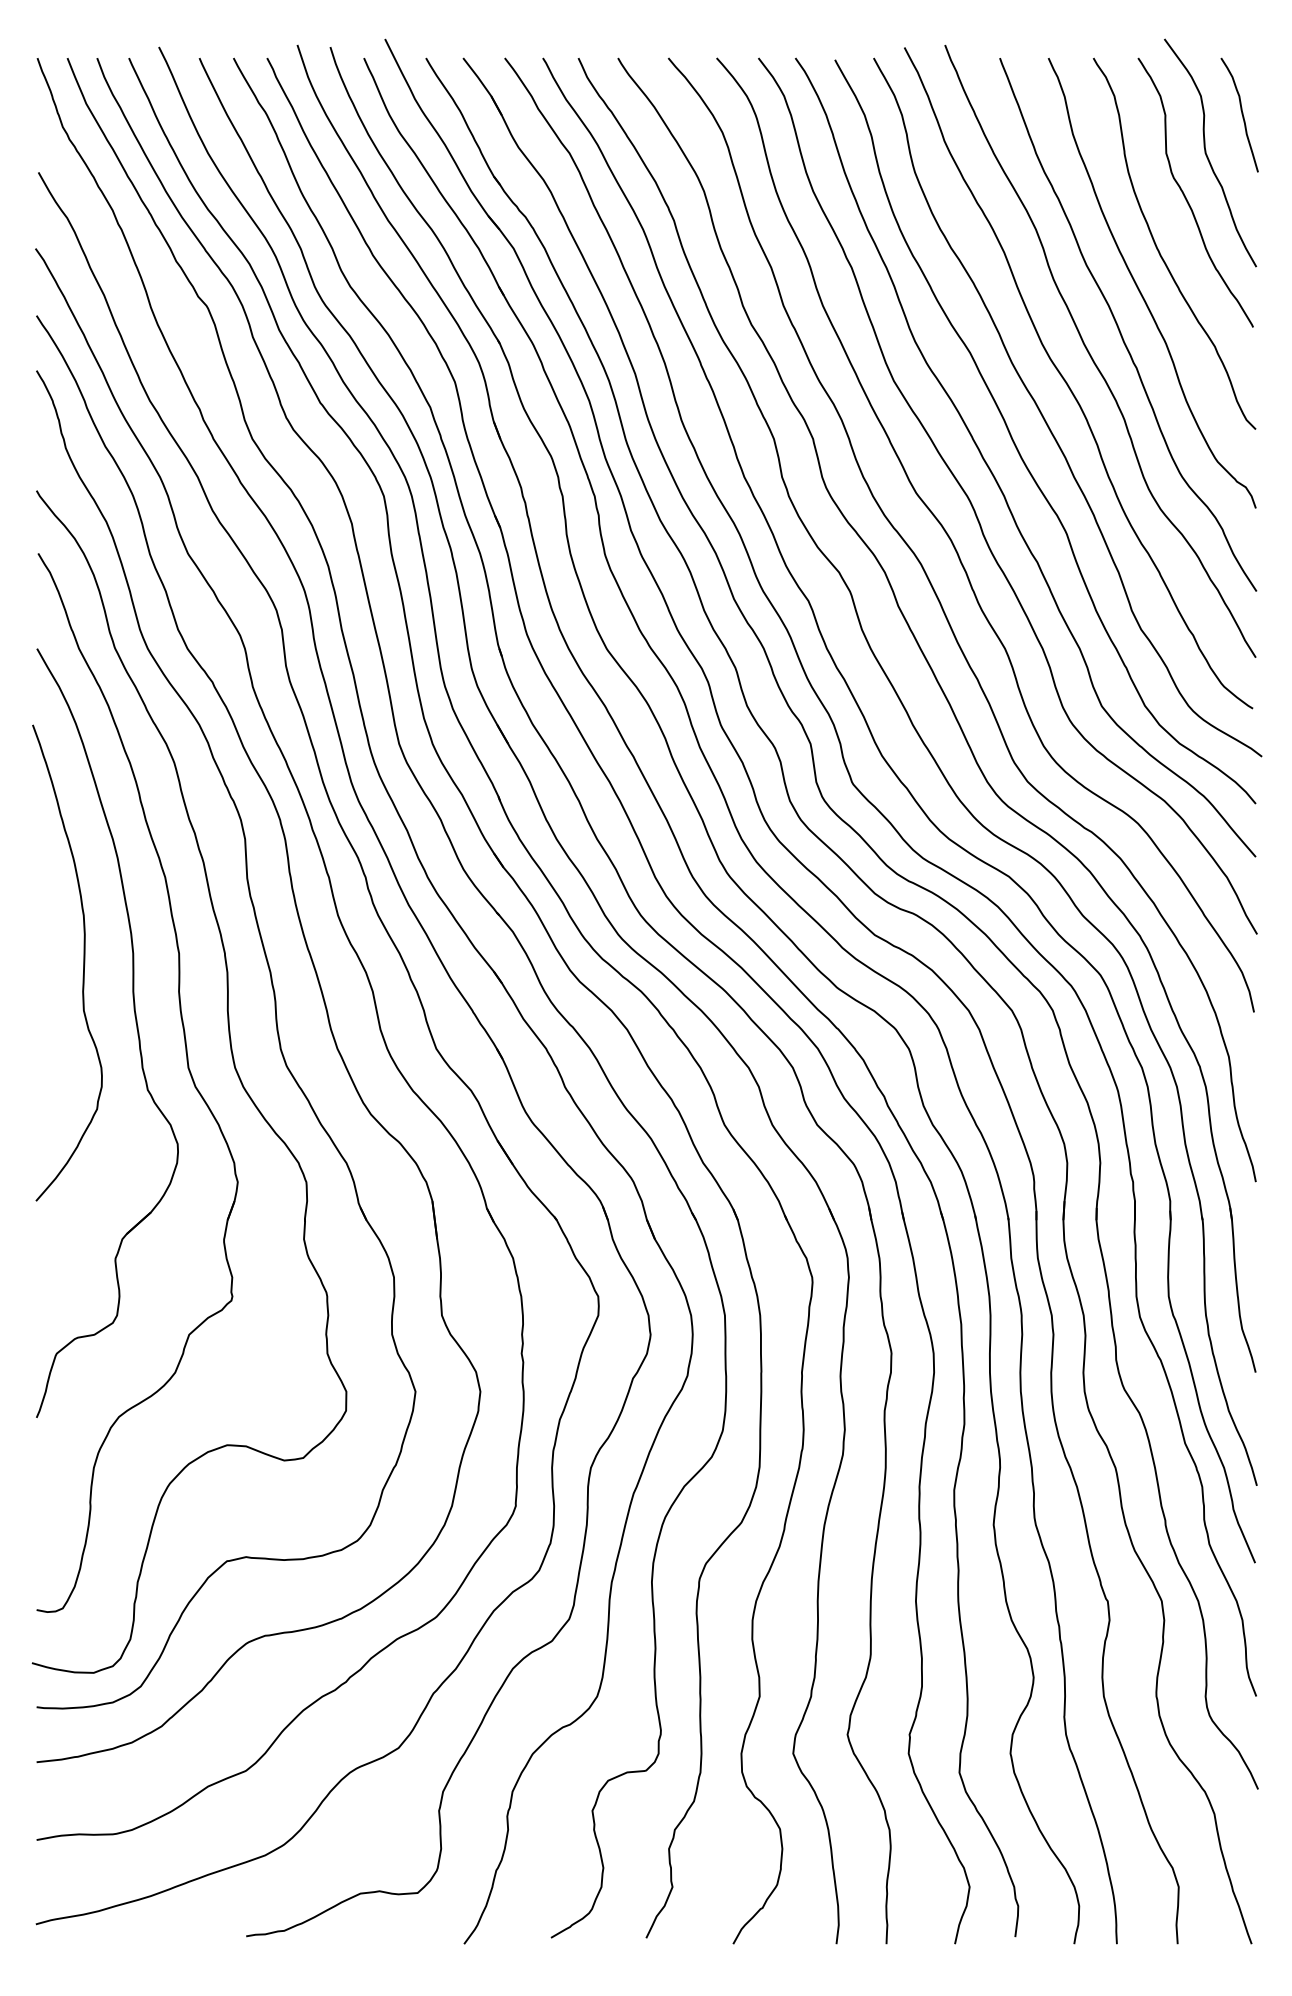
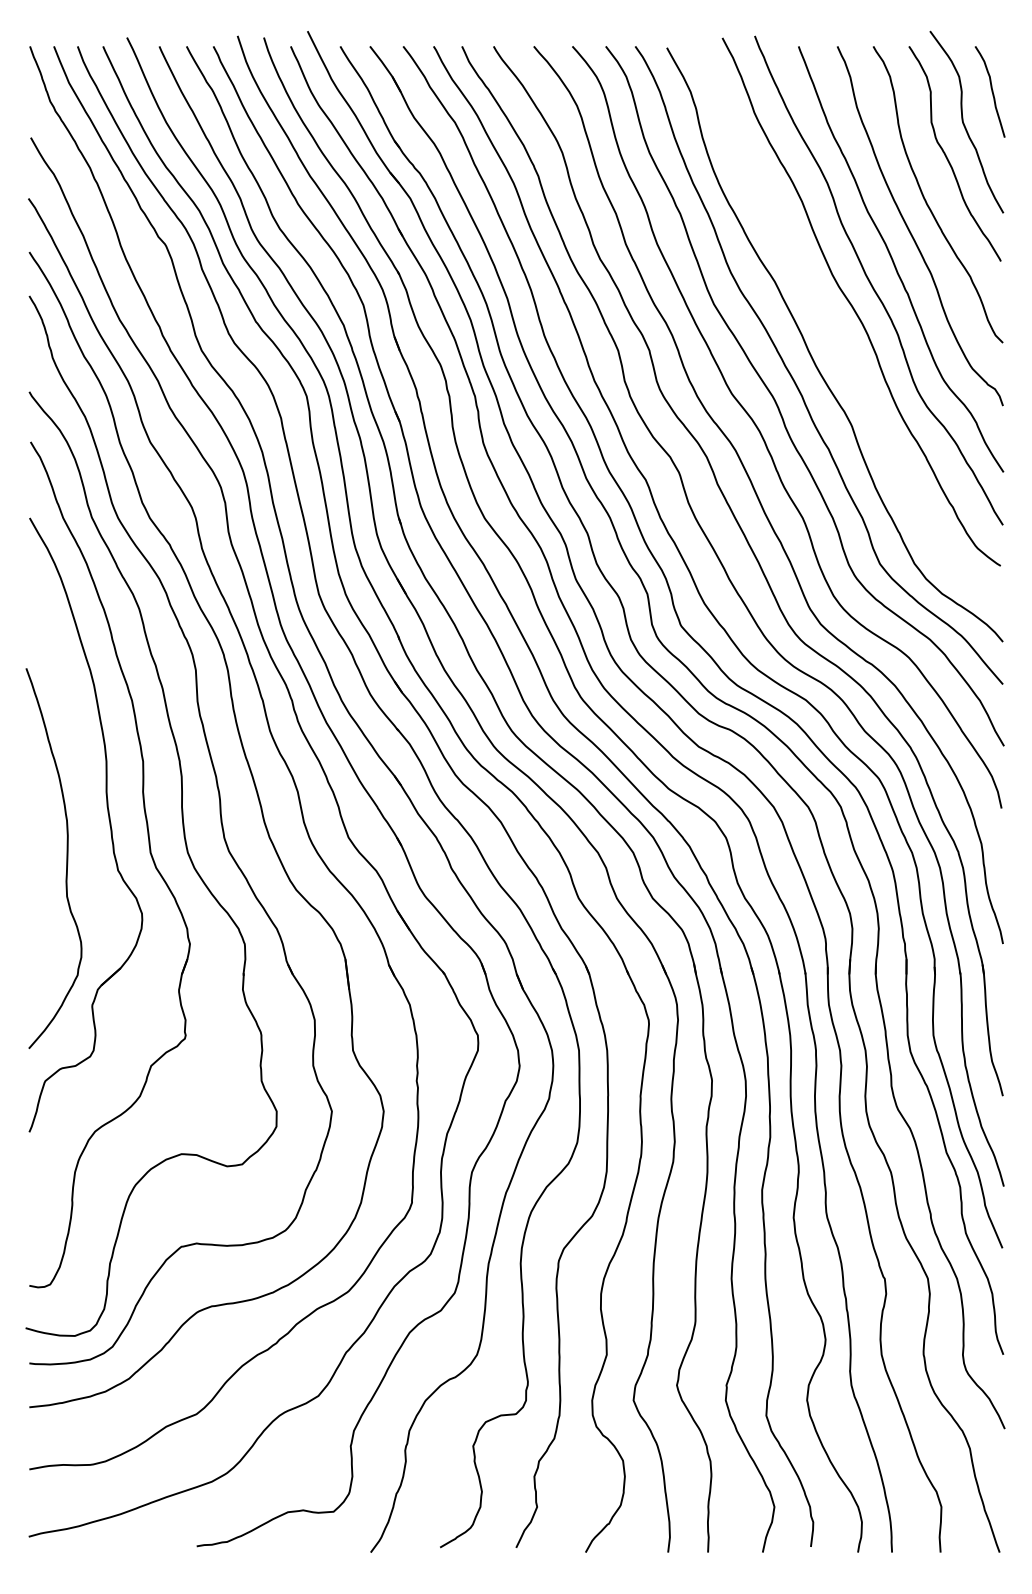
curve: (1047, 422) -> (836, 337), removed
curve: (83, 962) -> (66, 858), moved

